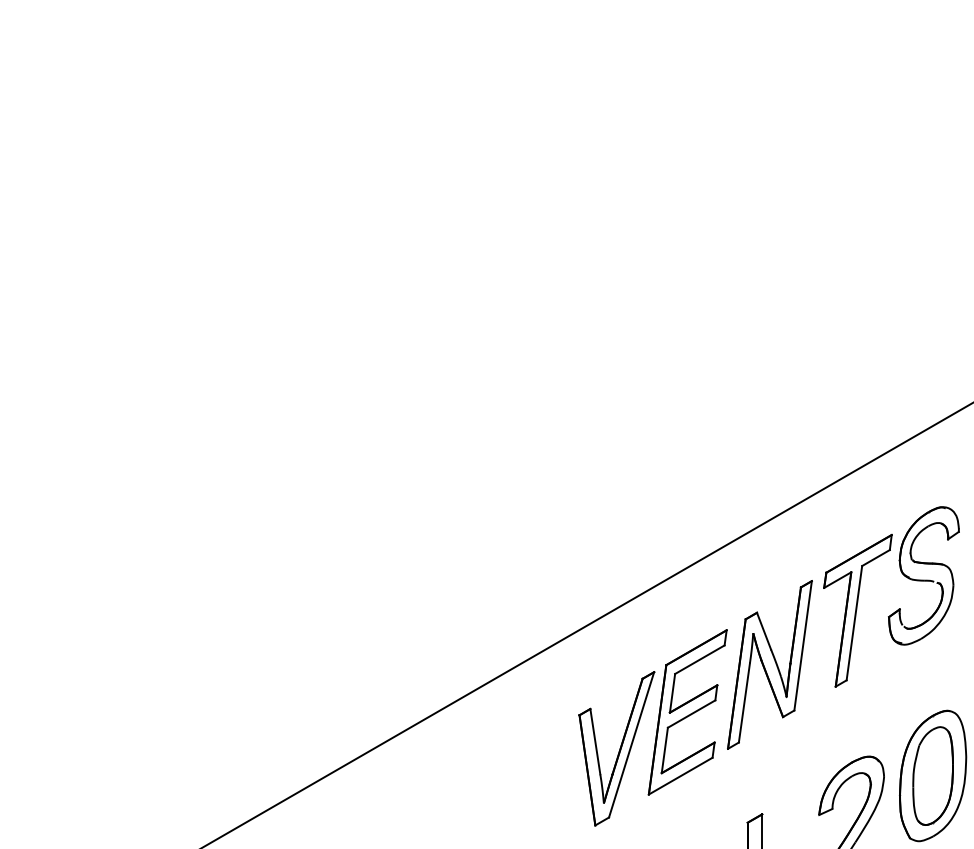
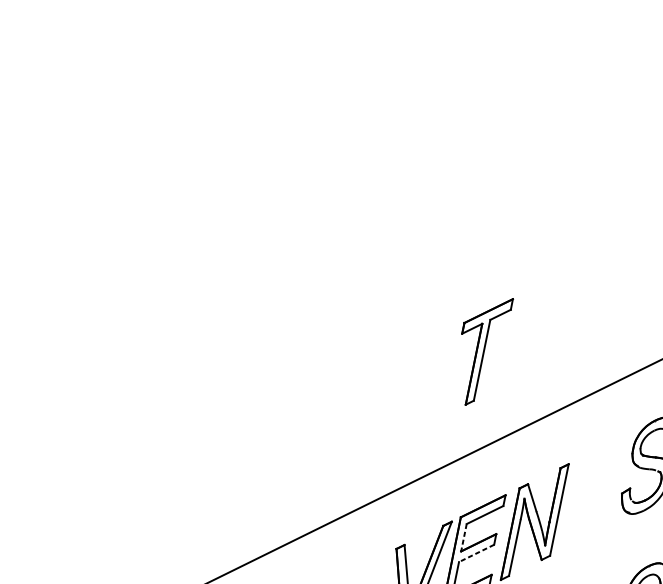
part: (857, 610) -> (484, 351), moved
line: (672, 693) -> (463, 537), solid -> dashed
line: (691, 714) -> (476, 553), solid -> dashed

